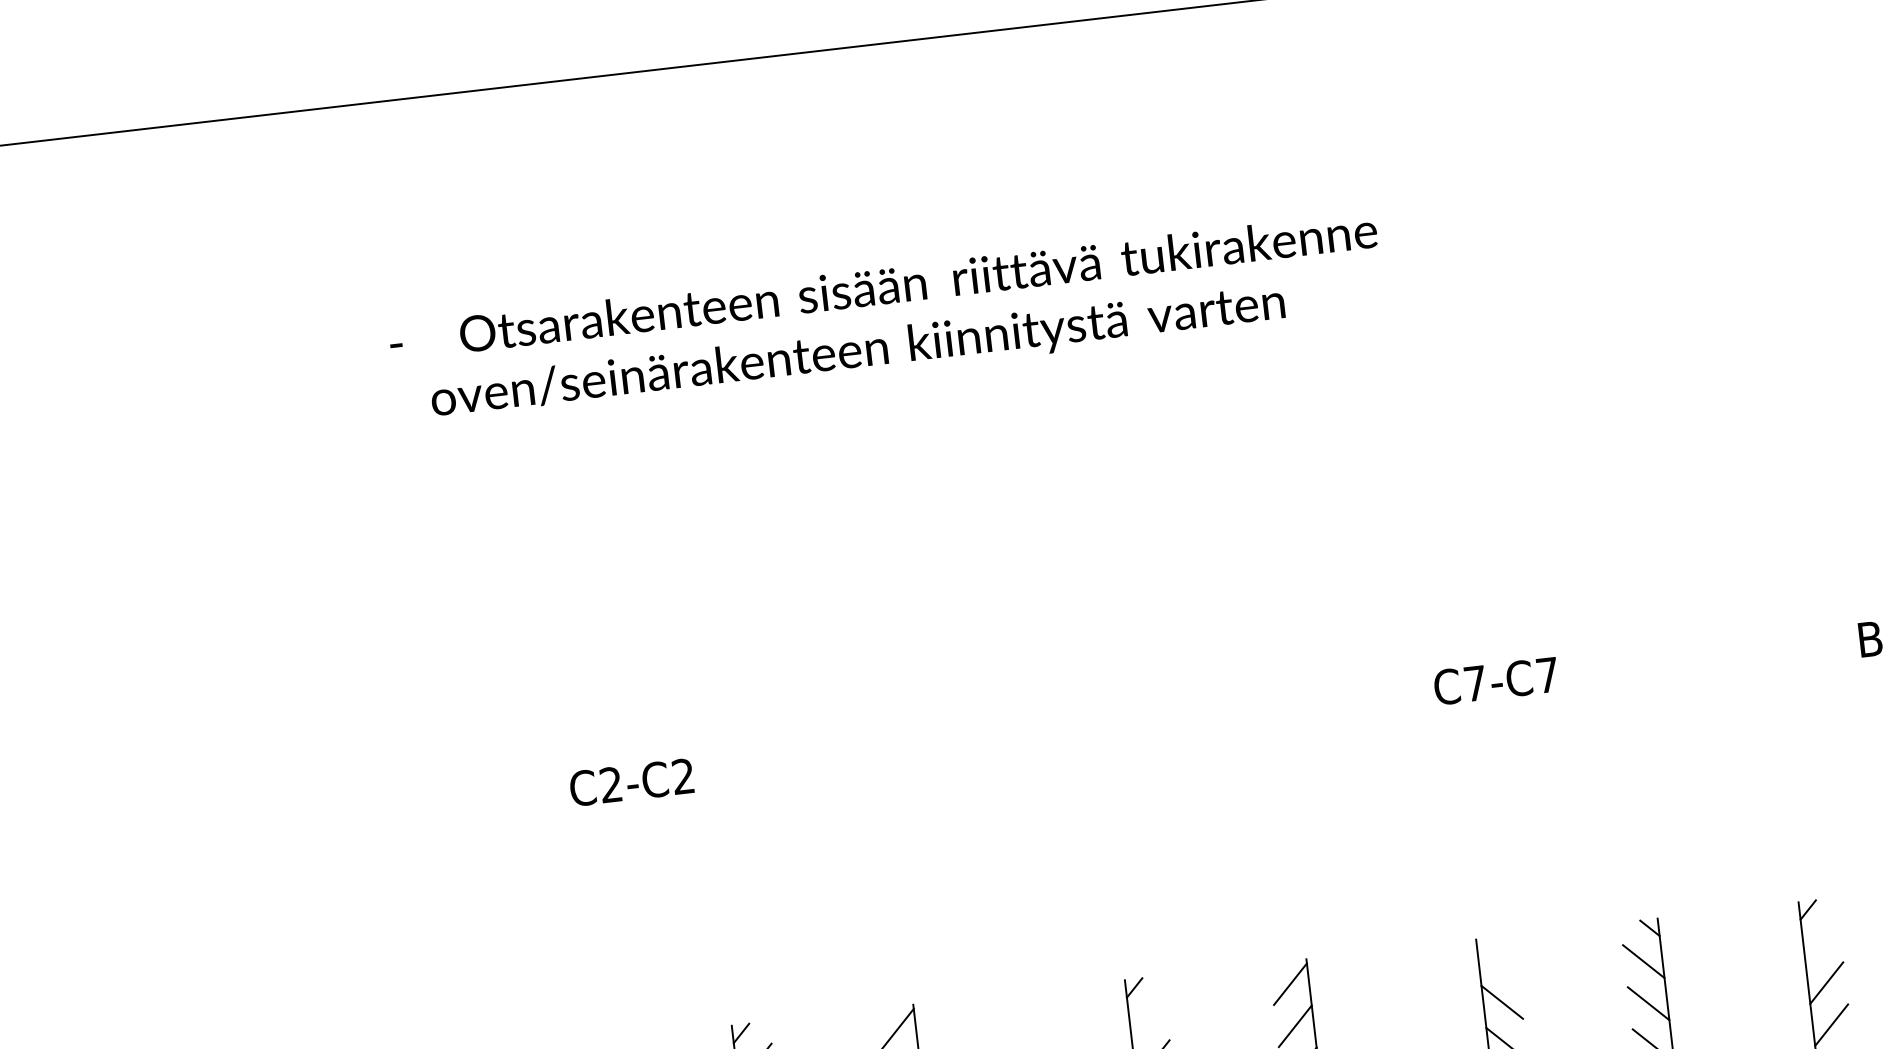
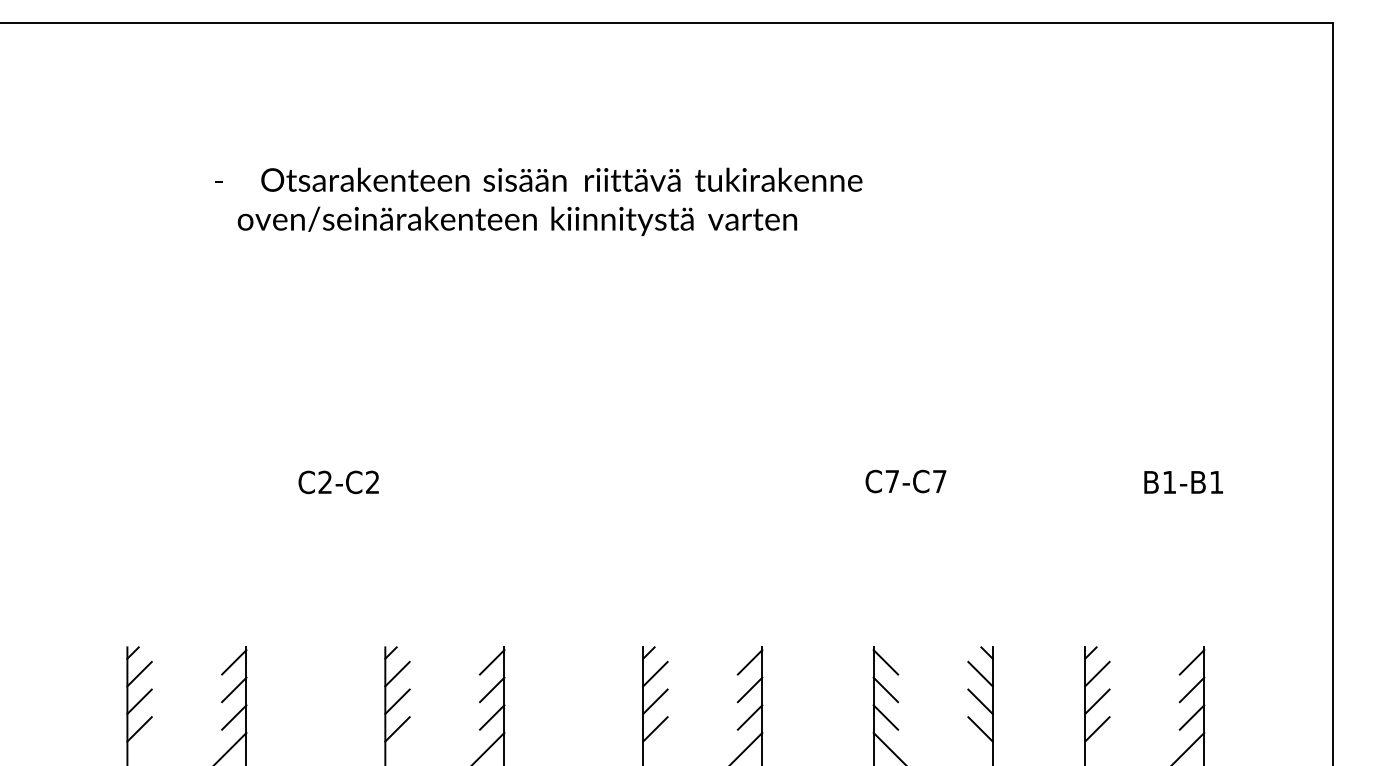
line: (1821, 940) -> (1097, 673), added
line: (1496, 960) -> (885, 662), added
line: (1148, 1017) -> (655, 673), added

